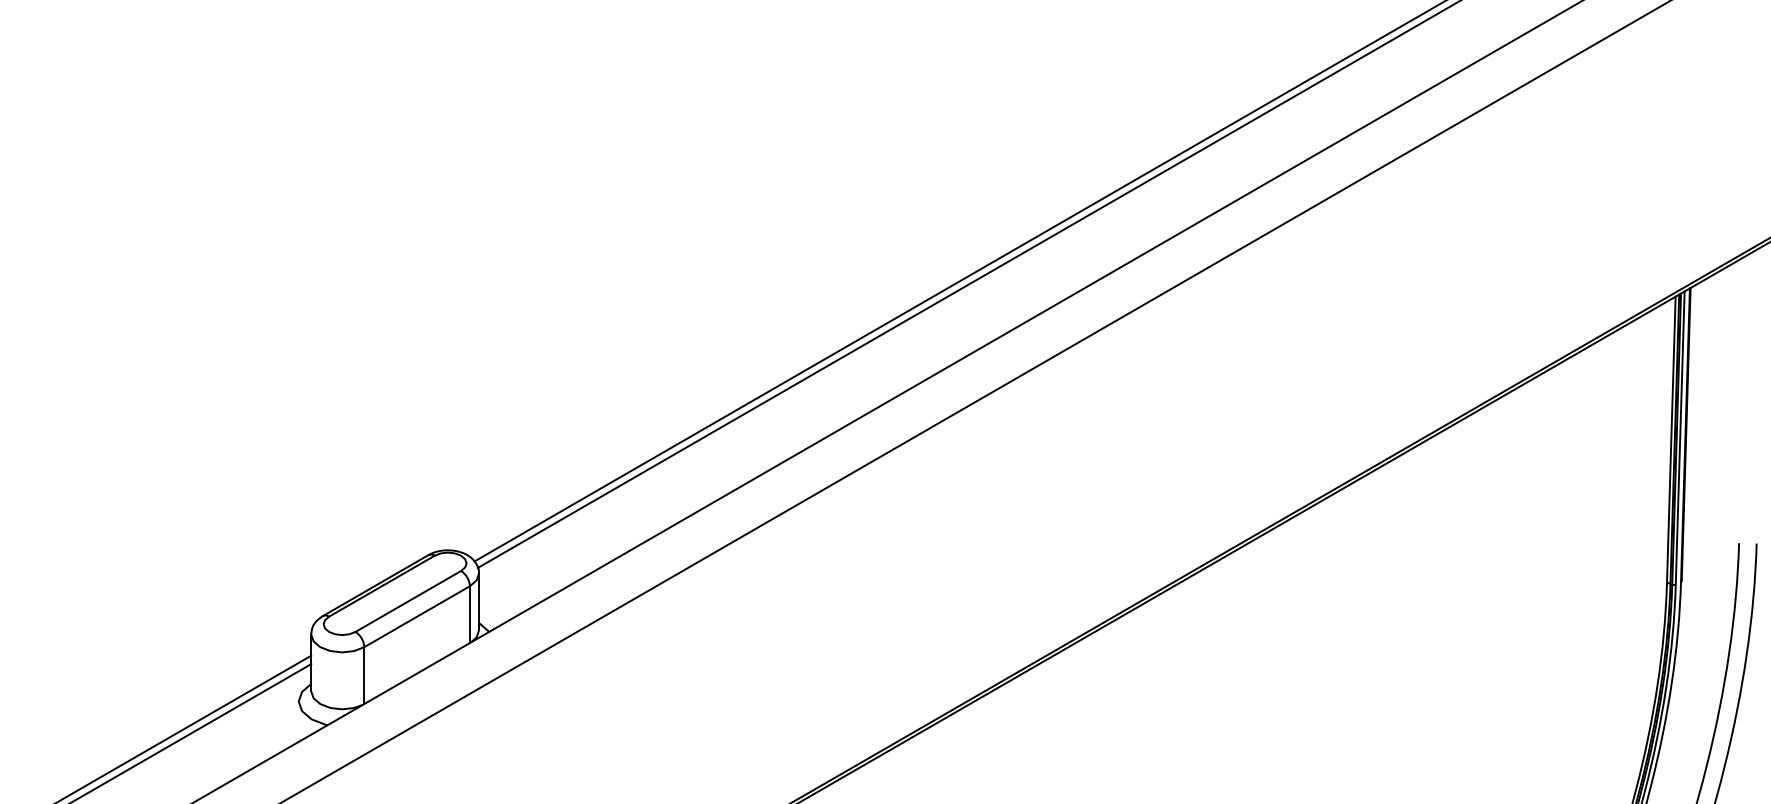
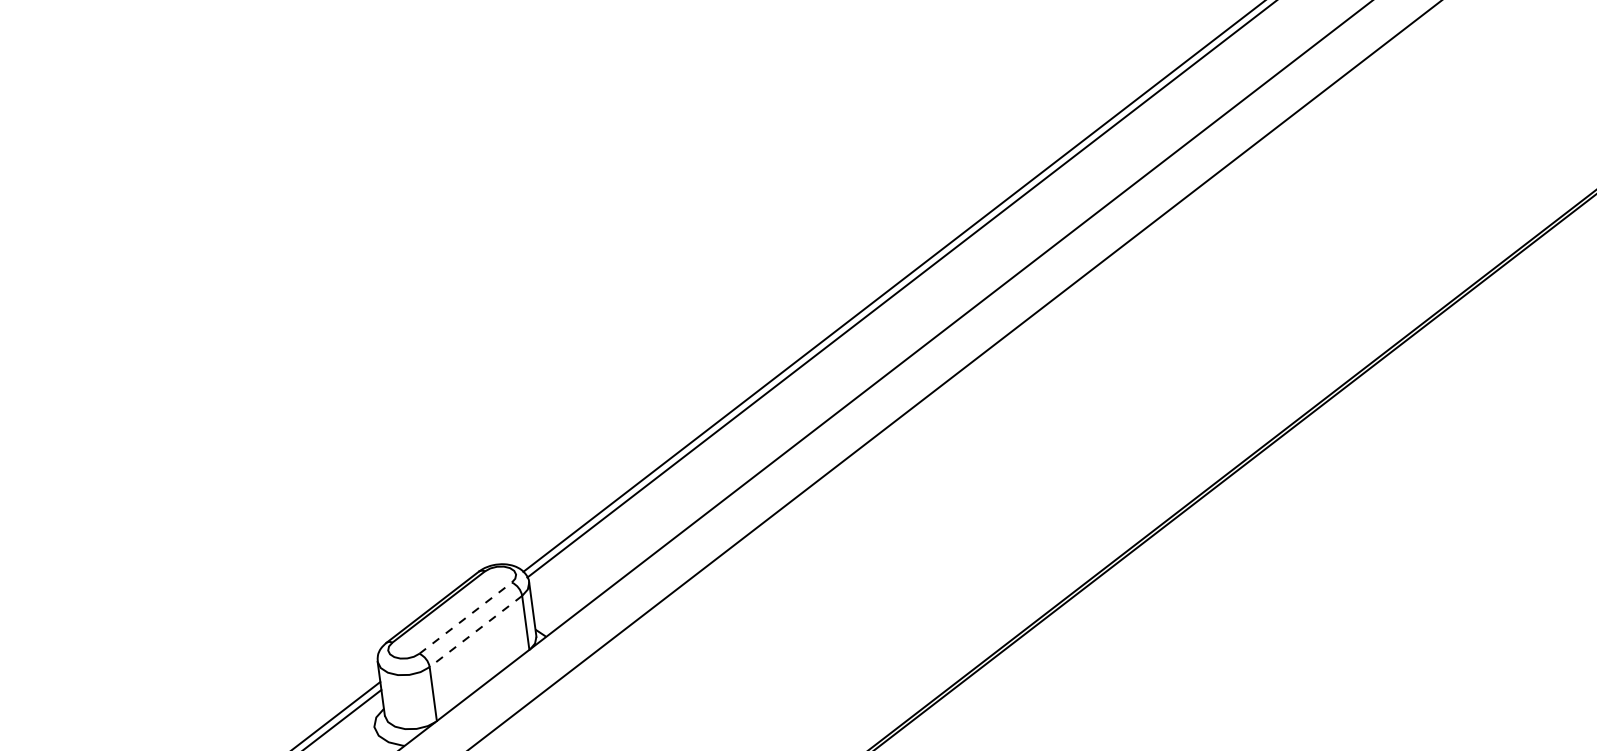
line: (408, 601) -> (465, 618), solid -> dashed
line: (417, 616) -> (476, 631), solid -> dashed

